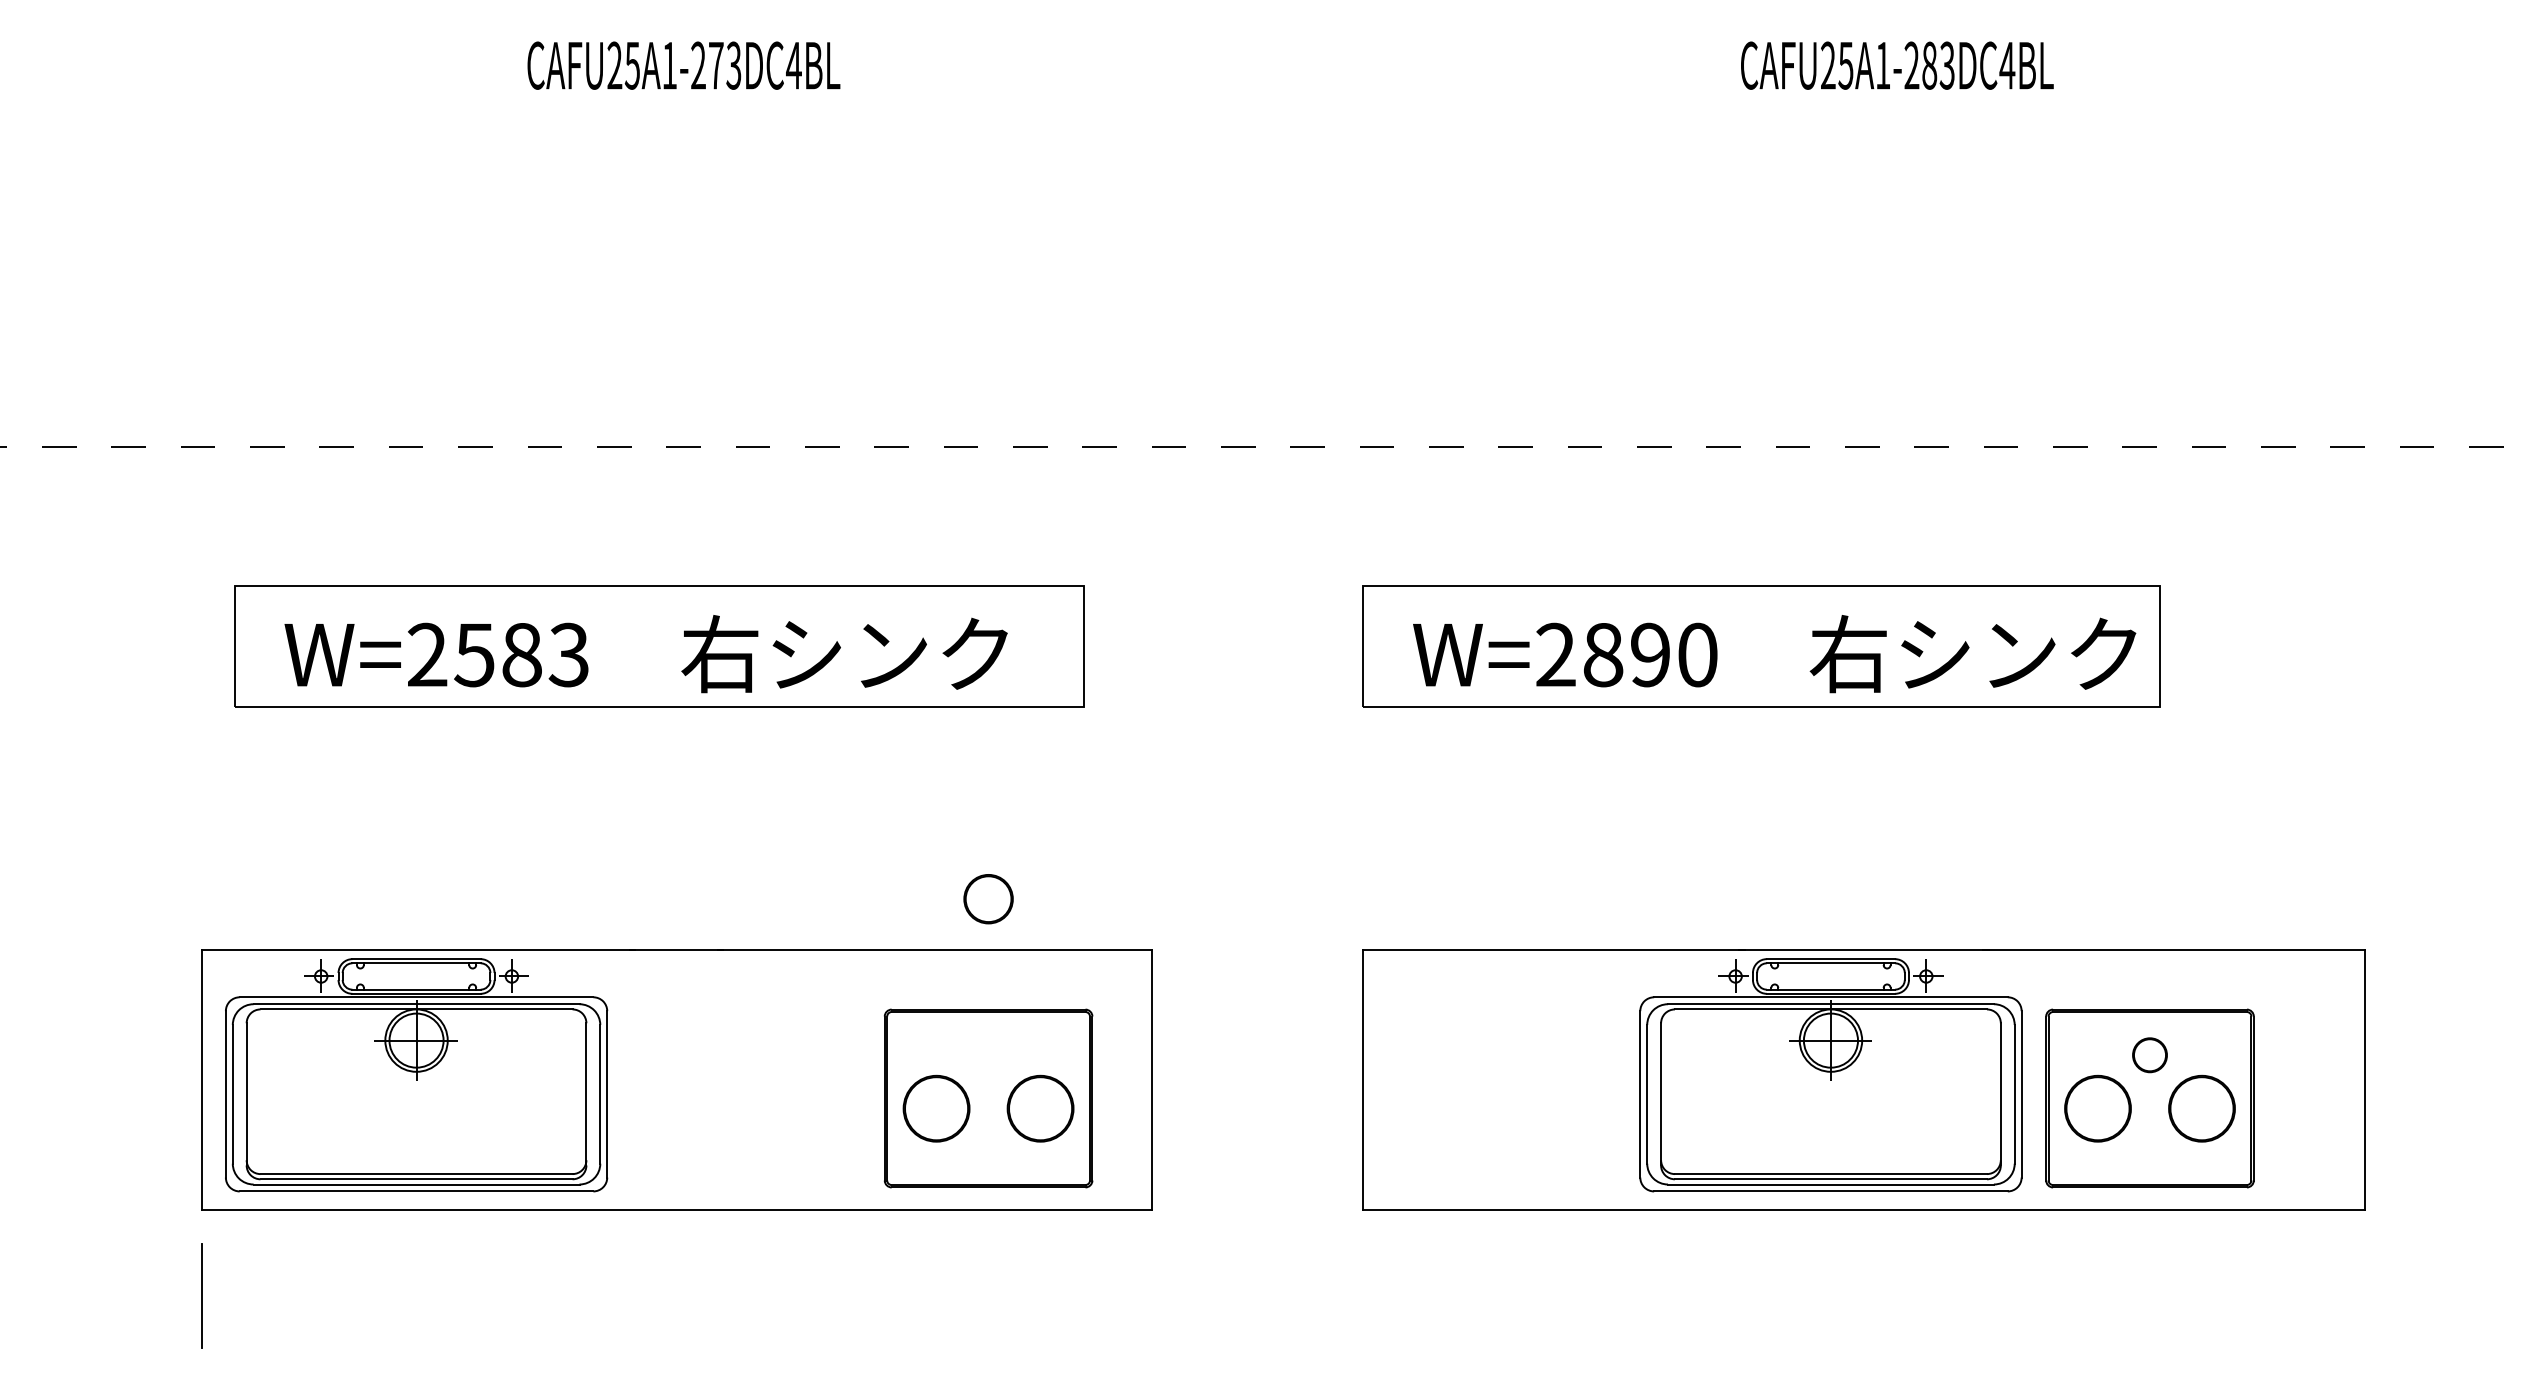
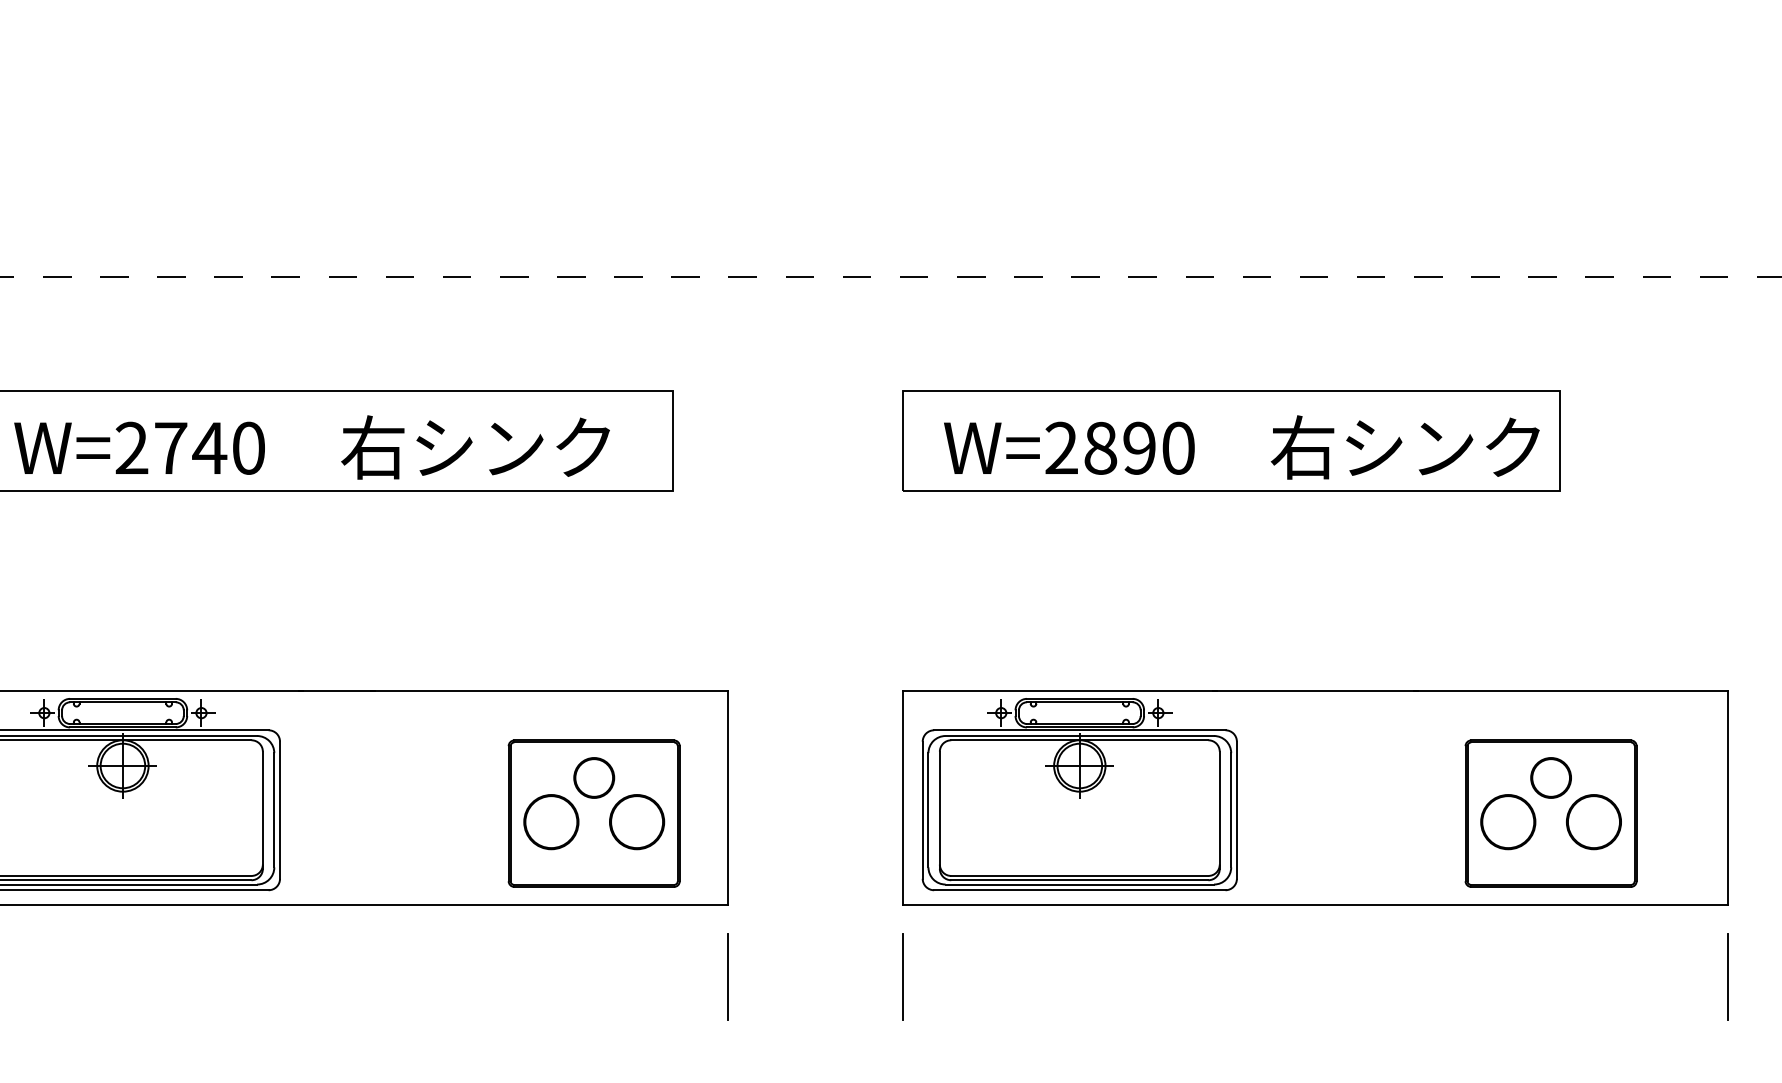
text: (521, 654) -> (209, 447), W=2583 -> W=2740
part: (988, 899) -> (594, 778), moved
part: (2149, 1055) -> (1550, 778), size x1.43
part: (1830, 1075) -> (1079, 794), moved
line: (1151, 1296) -> (728, 976), added
line: (1363, 1296) -> (903, 976), added
line: (2364, 1296) -> (1727, 976), added

